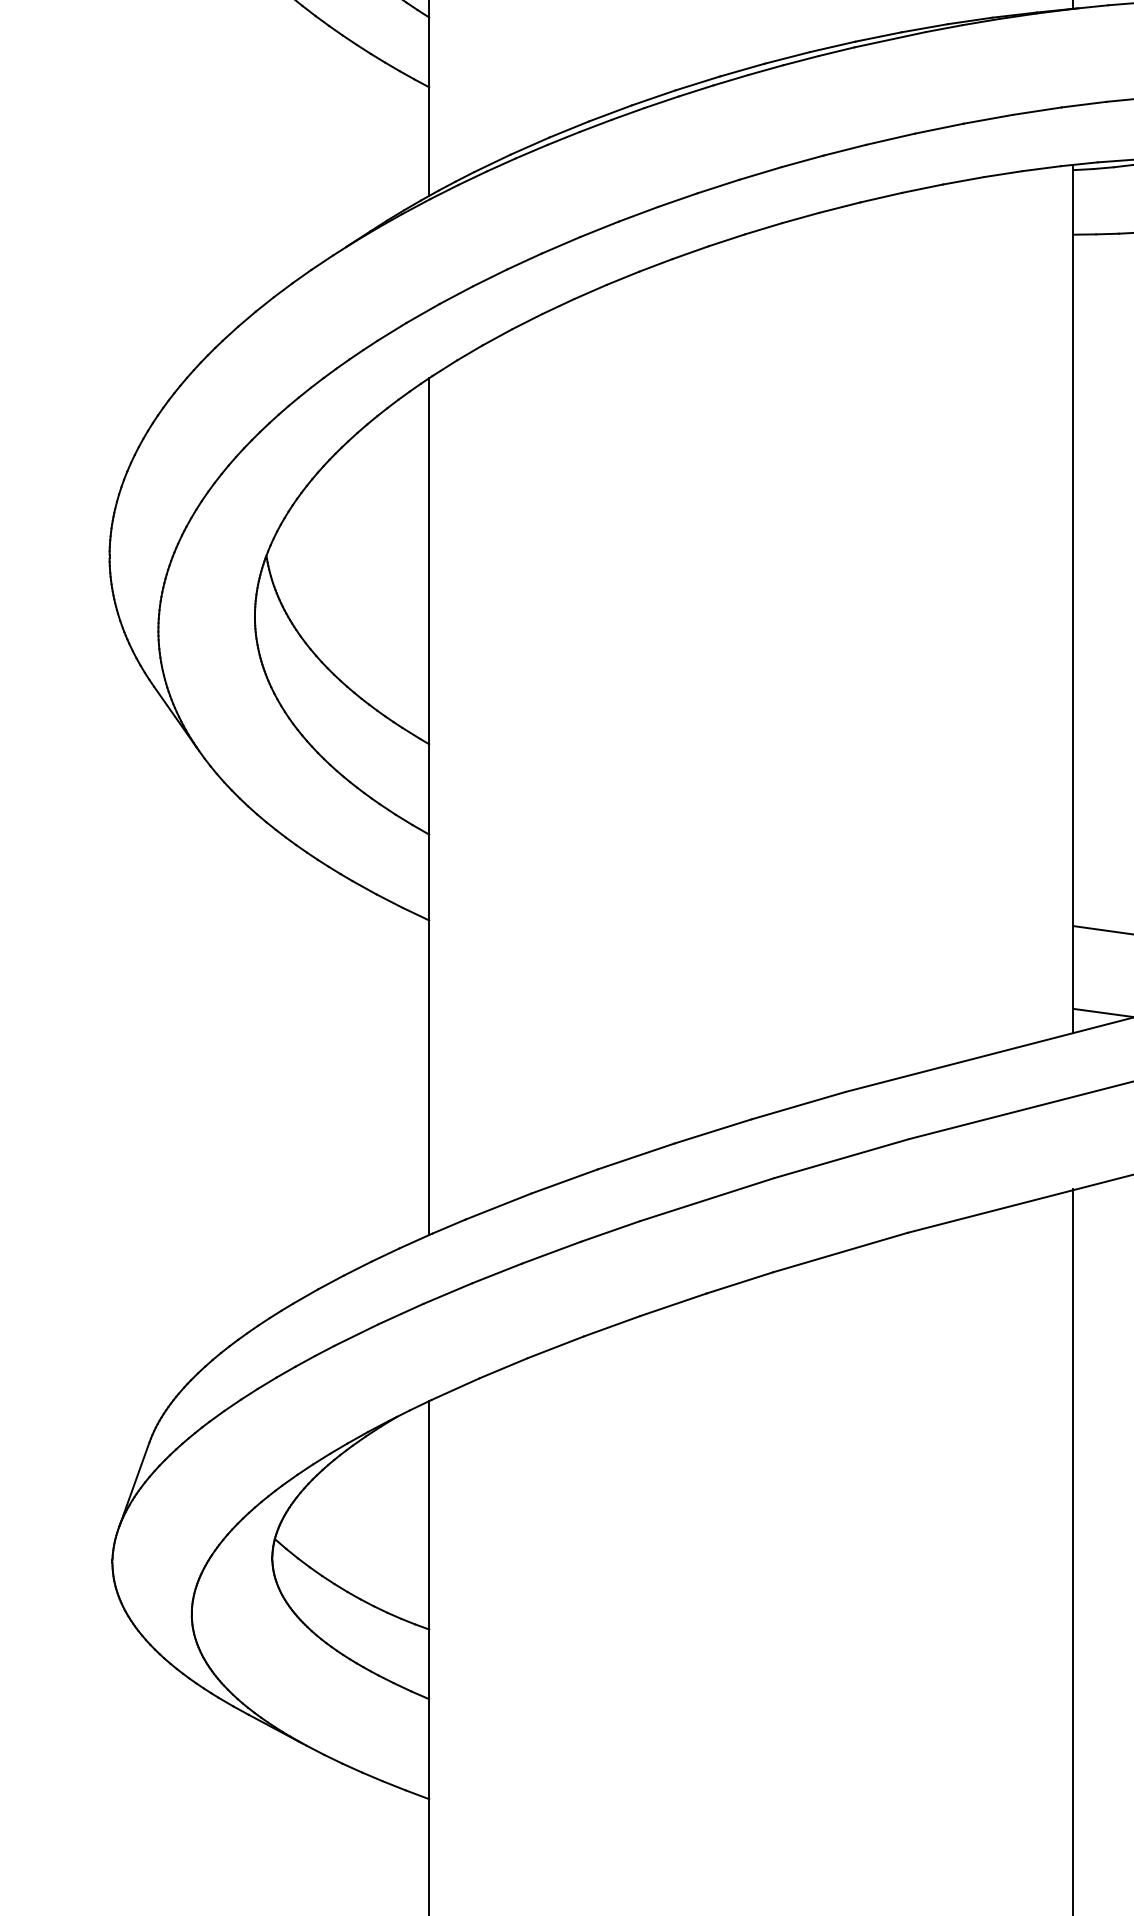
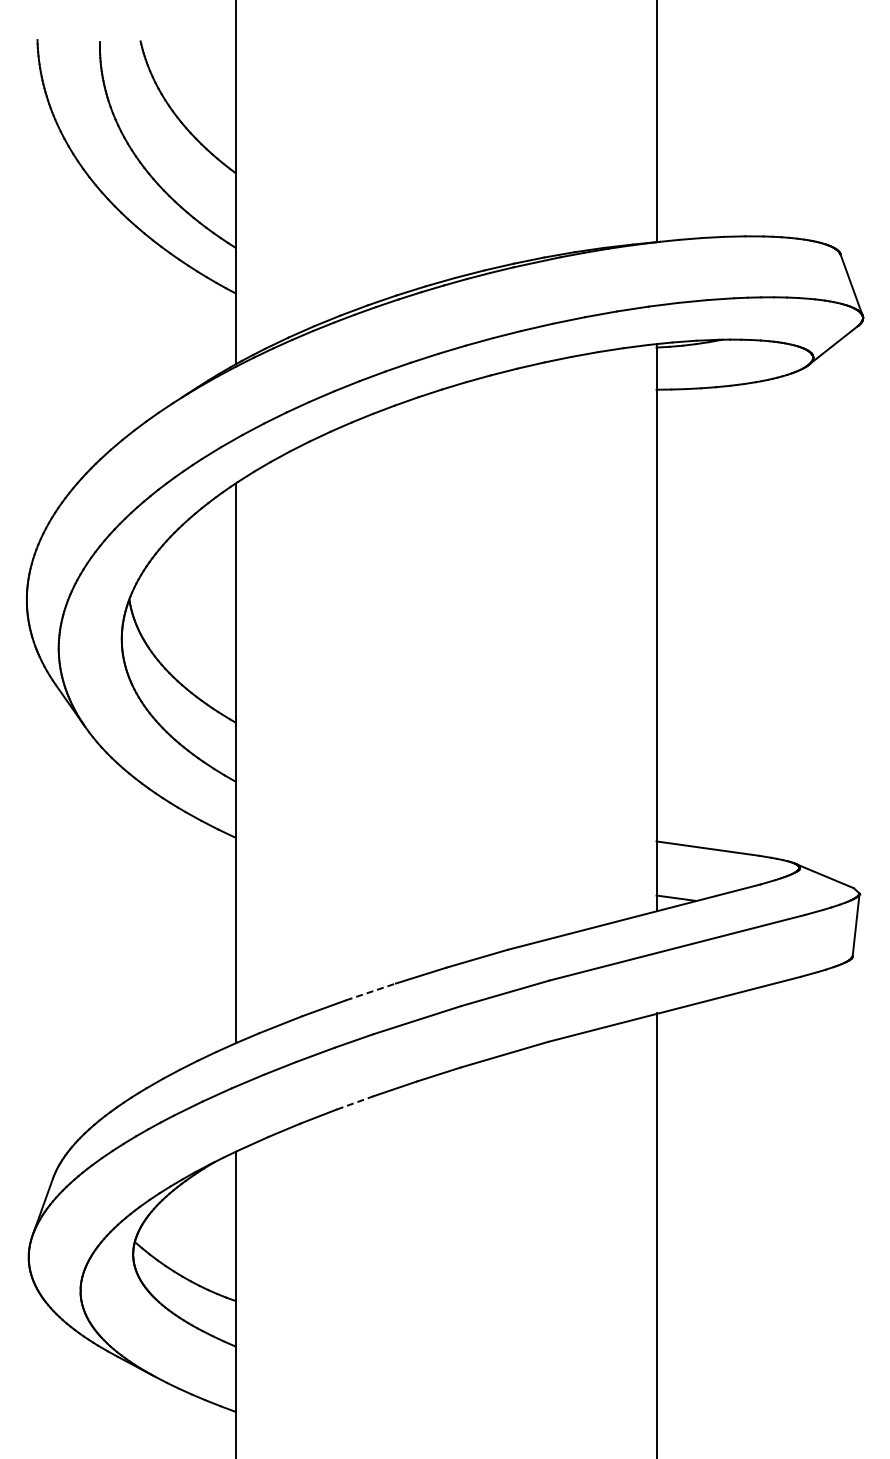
line: (637, 1155) -> (371, 991), solid -> dashed
line: (612, 1325) -> (355, 1102), solid -> dashed

